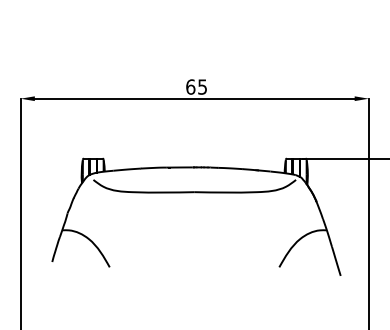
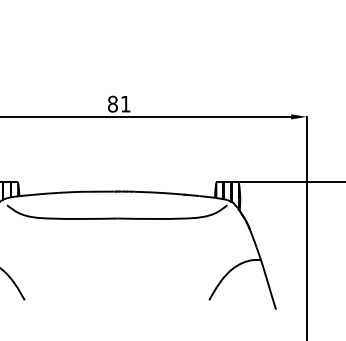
text: (196, 86) -> (119, 103), 65 -> 81

